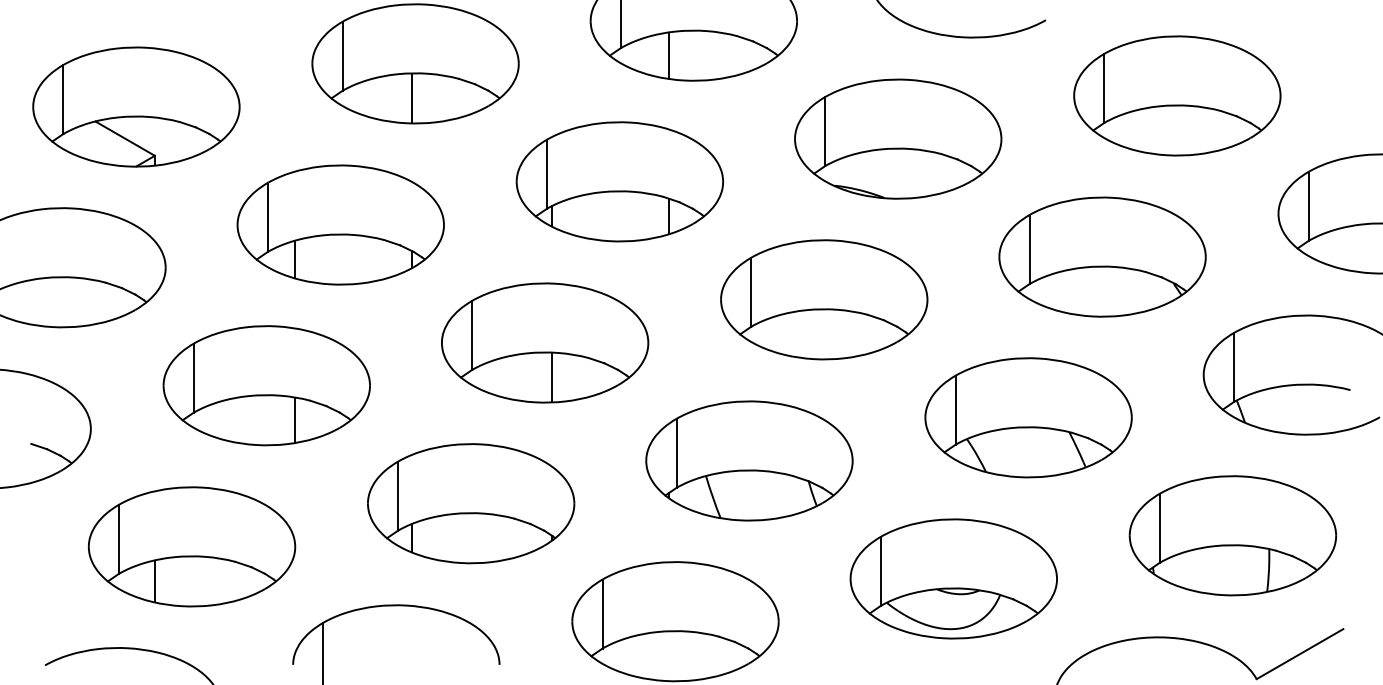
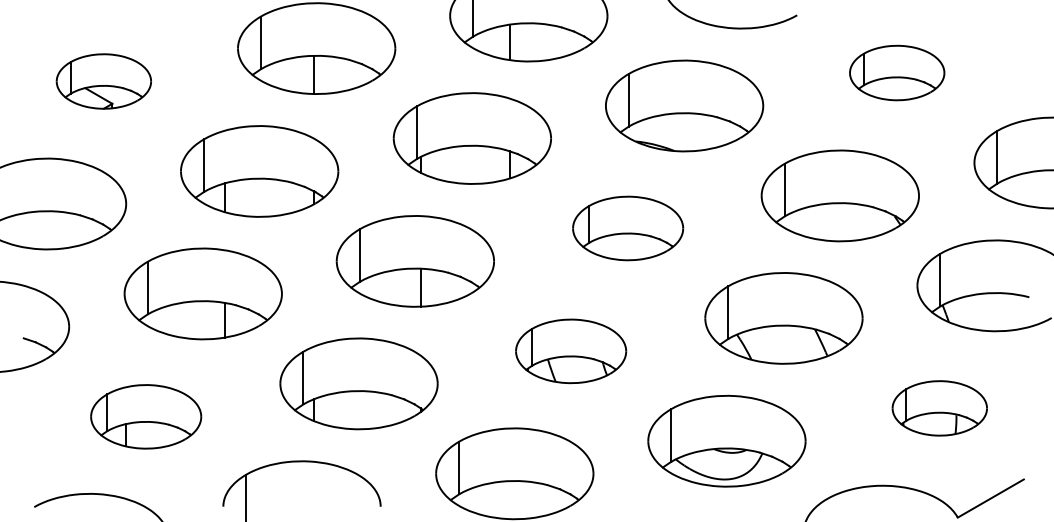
part: (1176, 95) -> (896, 72), size x0.6
part: (135, 107) -> (103, 81), size x0.6
part: (823, 299) -> (627, 228), size x0.7
part: (748, 461) -> (570, 351), size x0.7
part: (1232, 536) -> (939, 408), size x0.6
part: (191, 546) -> (145, 416), size x0.7

